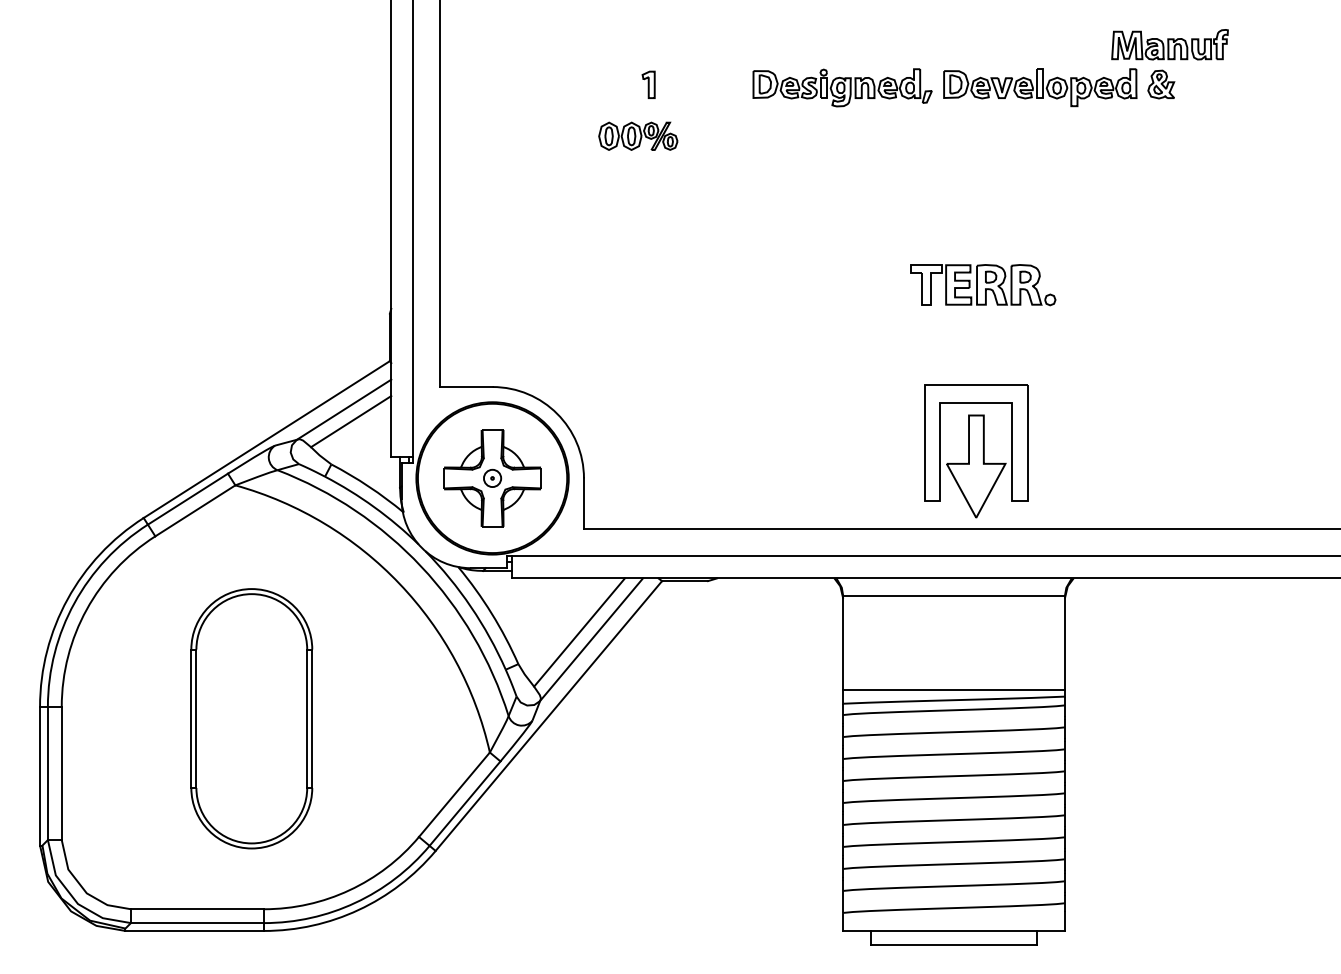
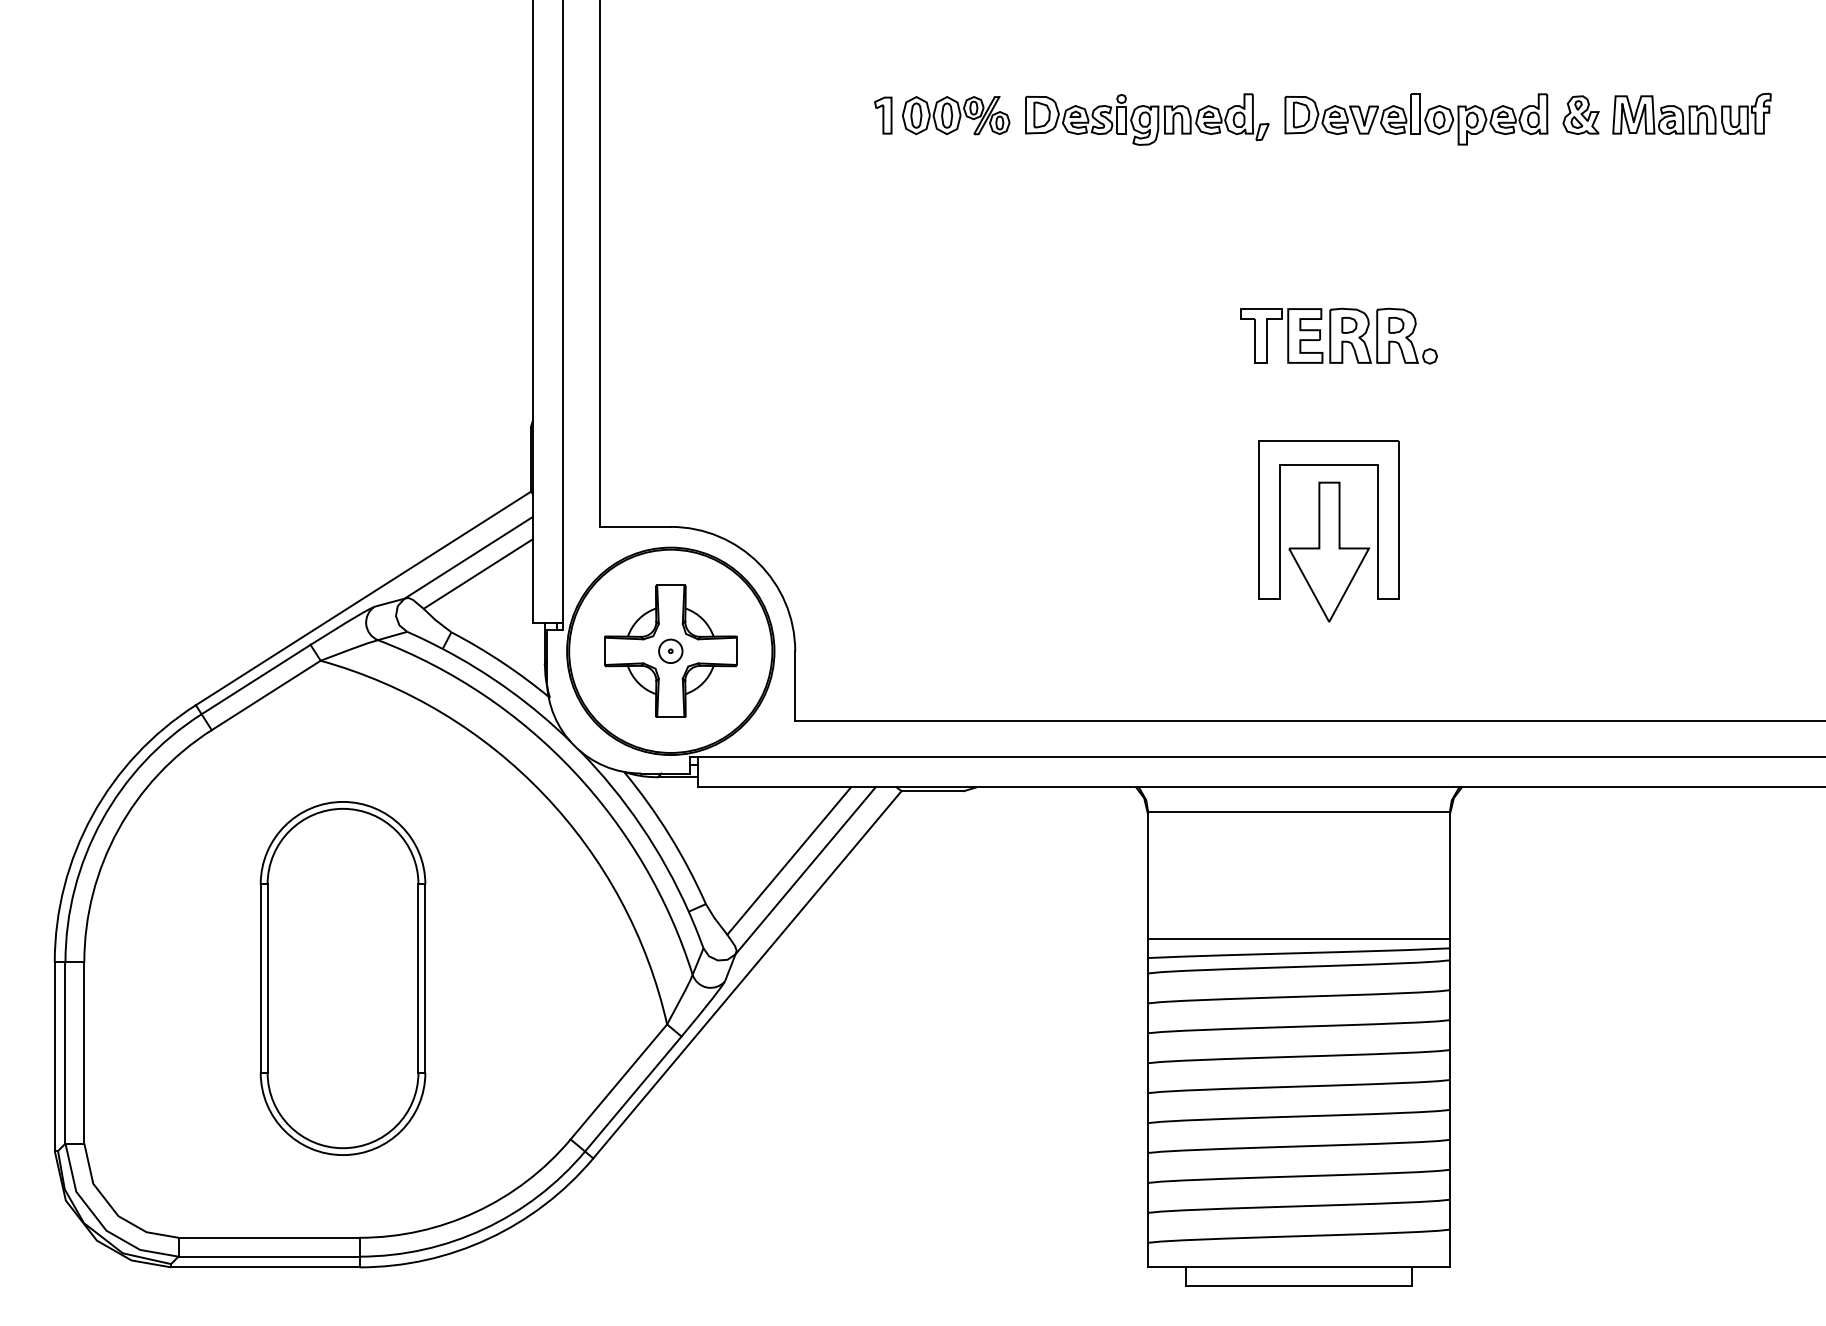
part: (1169, 44) -> (1691, 113), moved
part: (638, 136) -> (956, 115), moved
part: (983, 284) -> (1338, 335), moved
part: (975, 451) -> (1328, 531), moved

